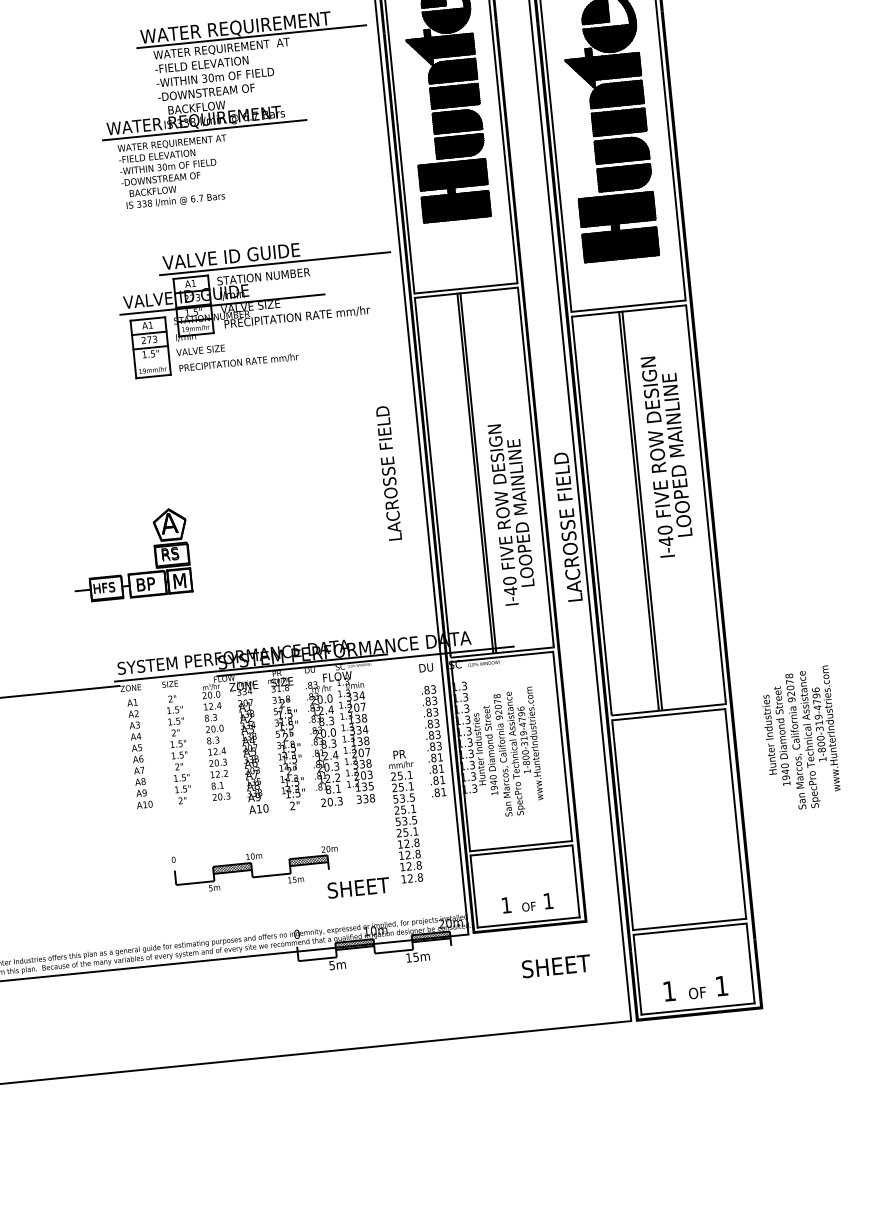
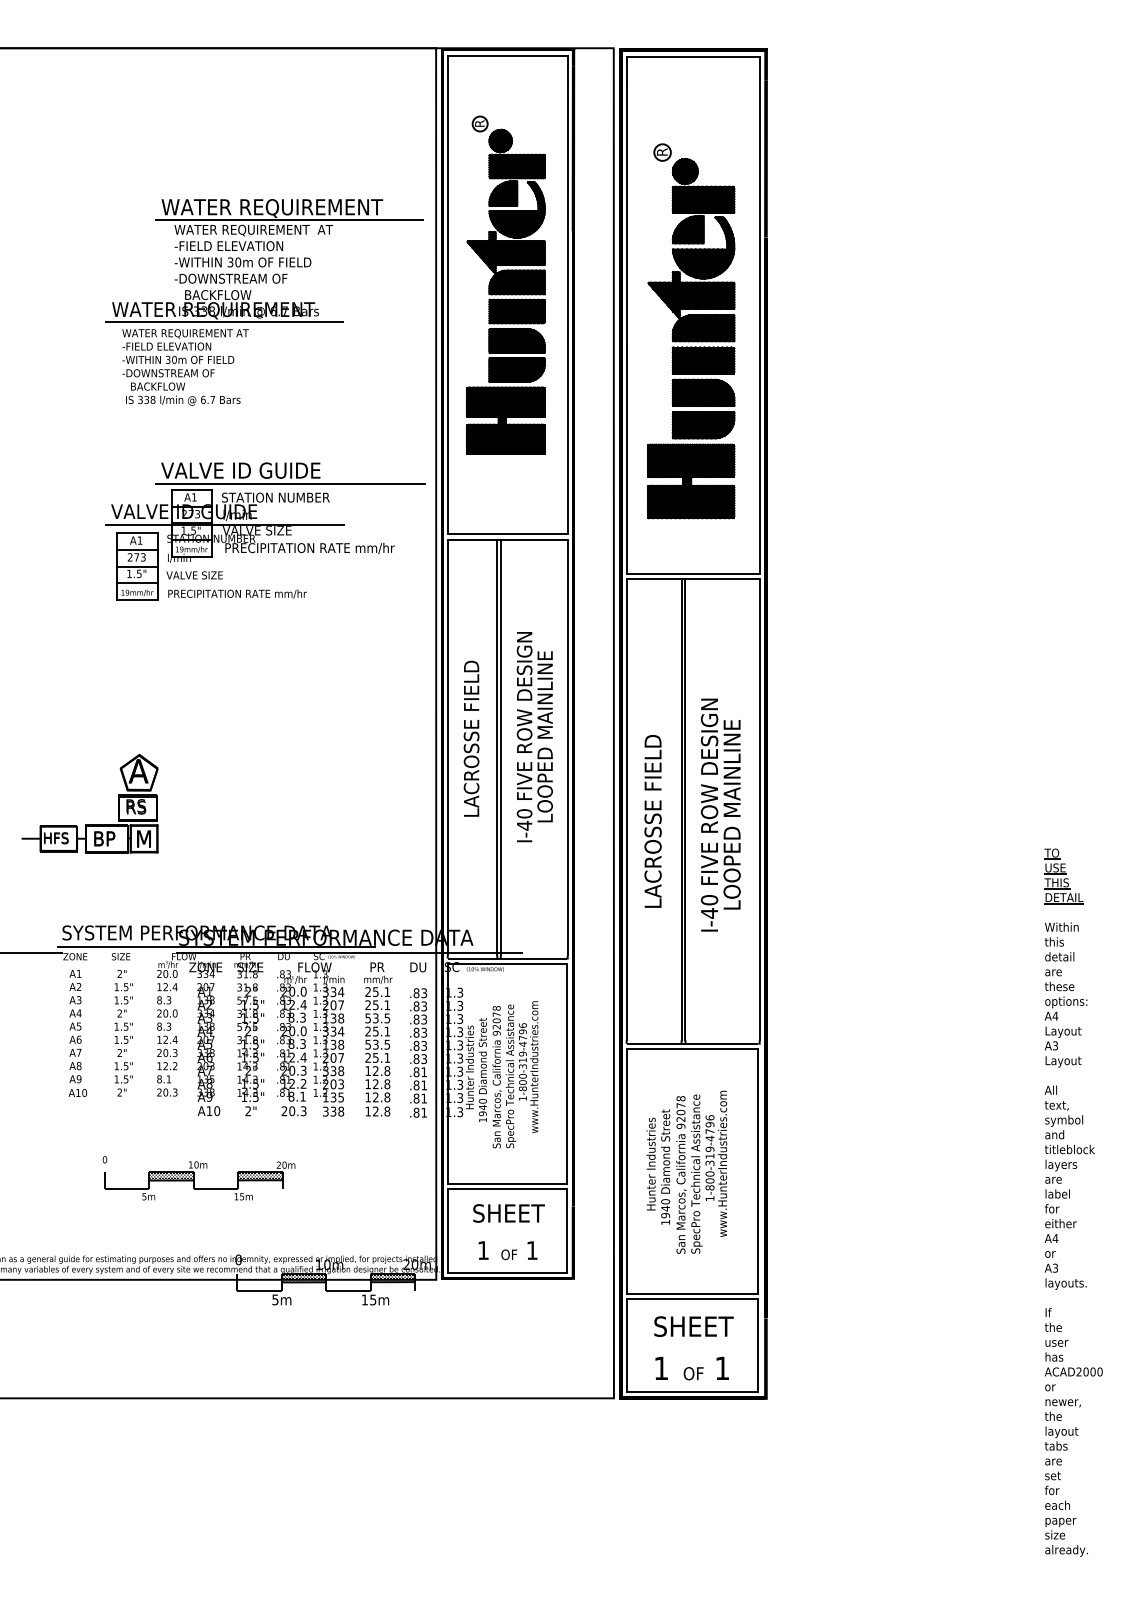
line: (152, 362) -> (137, 583), added
text: (667, 455) -> (720, 814), moved
text: (388, 473) -> (471, 738), moved
text: (511, 514) -> (534, 737), moved
text: (567, 527) -> (652, 821), moved
text: (800, 738) -> (686, 1171), moved
text: (406, 816) -> (378, 1039), moved
text: (358, 888) -> (508, 1213), moved
text: (555, 966) -> (693, 1326), moved

